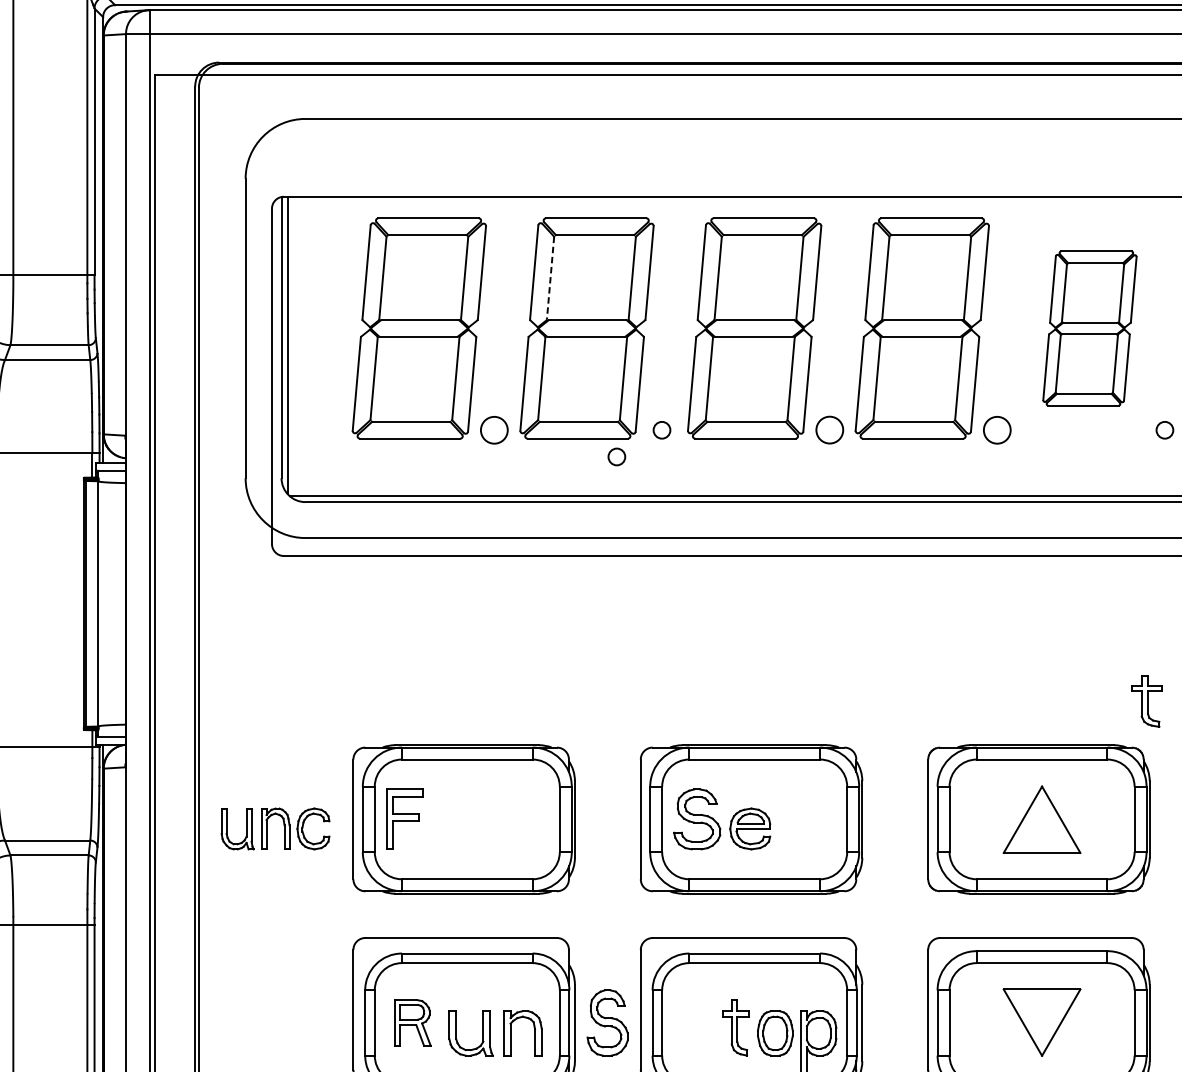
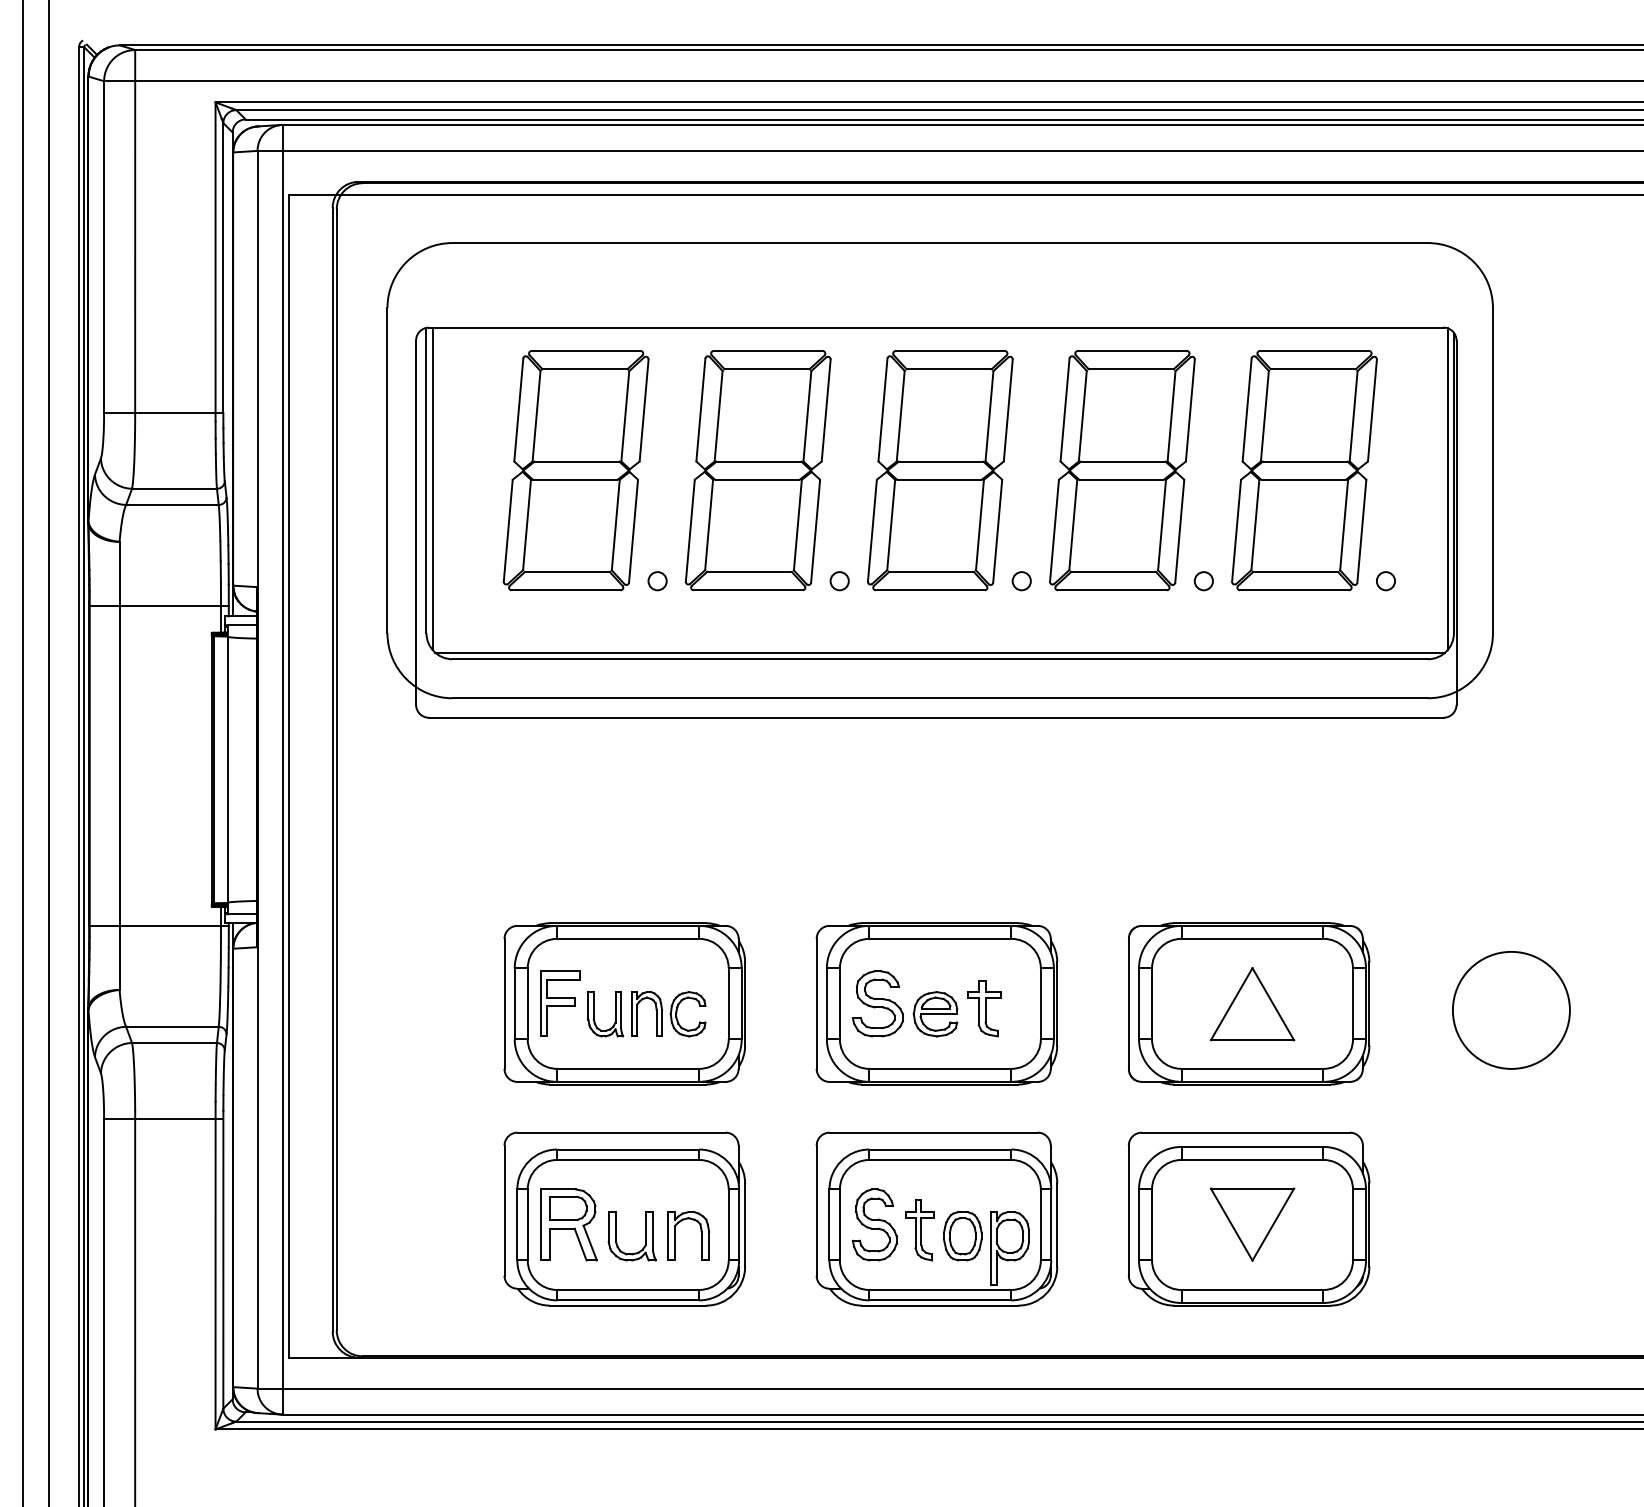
line: (550, 278) -> (718, 416), dashed -> solid
part: (1089, 328) -> (1304, 470), size x1.43
circle: (494, 430) -> (657, 581), size x0.62
circle: (829, 430) -> (1021, 581), size x0.62
circle: (996, 430) -> (1203, 581), size x0.62
circle: (616, 457) -> (790, 610), removed
part: (1147, 701) -> (984, 1008), moved
part: (266, 829) -> (637, 1014), moved
part: (412, 1022) -> (568, 1224), size x1.43
part: (607, 1022) -> (874, 1224), moved

